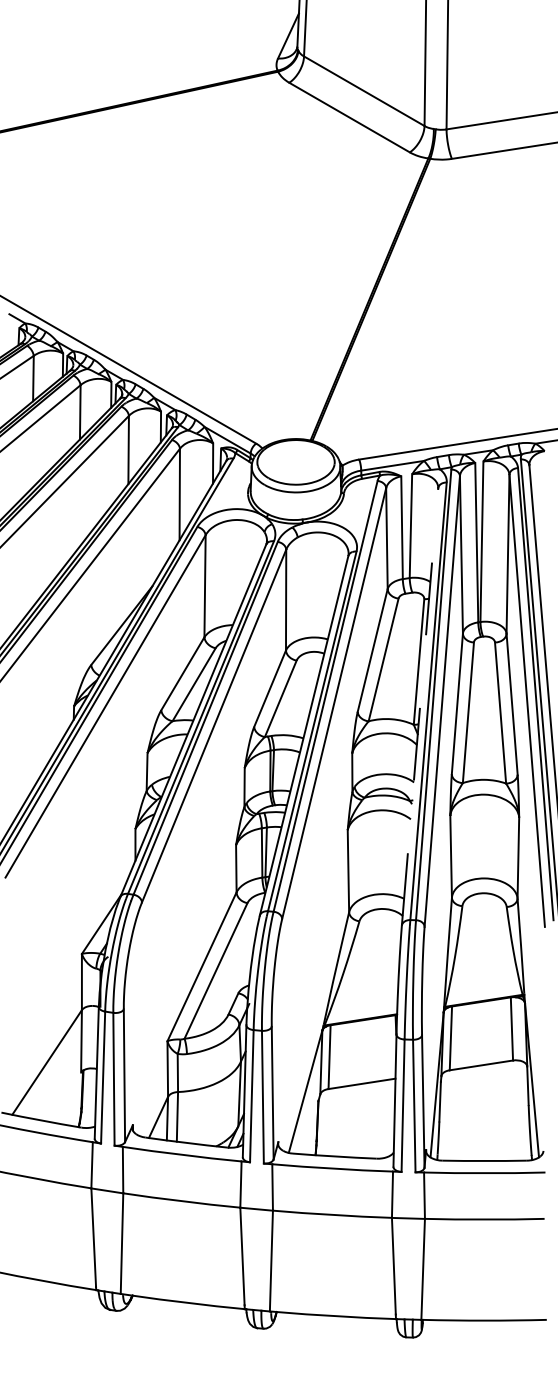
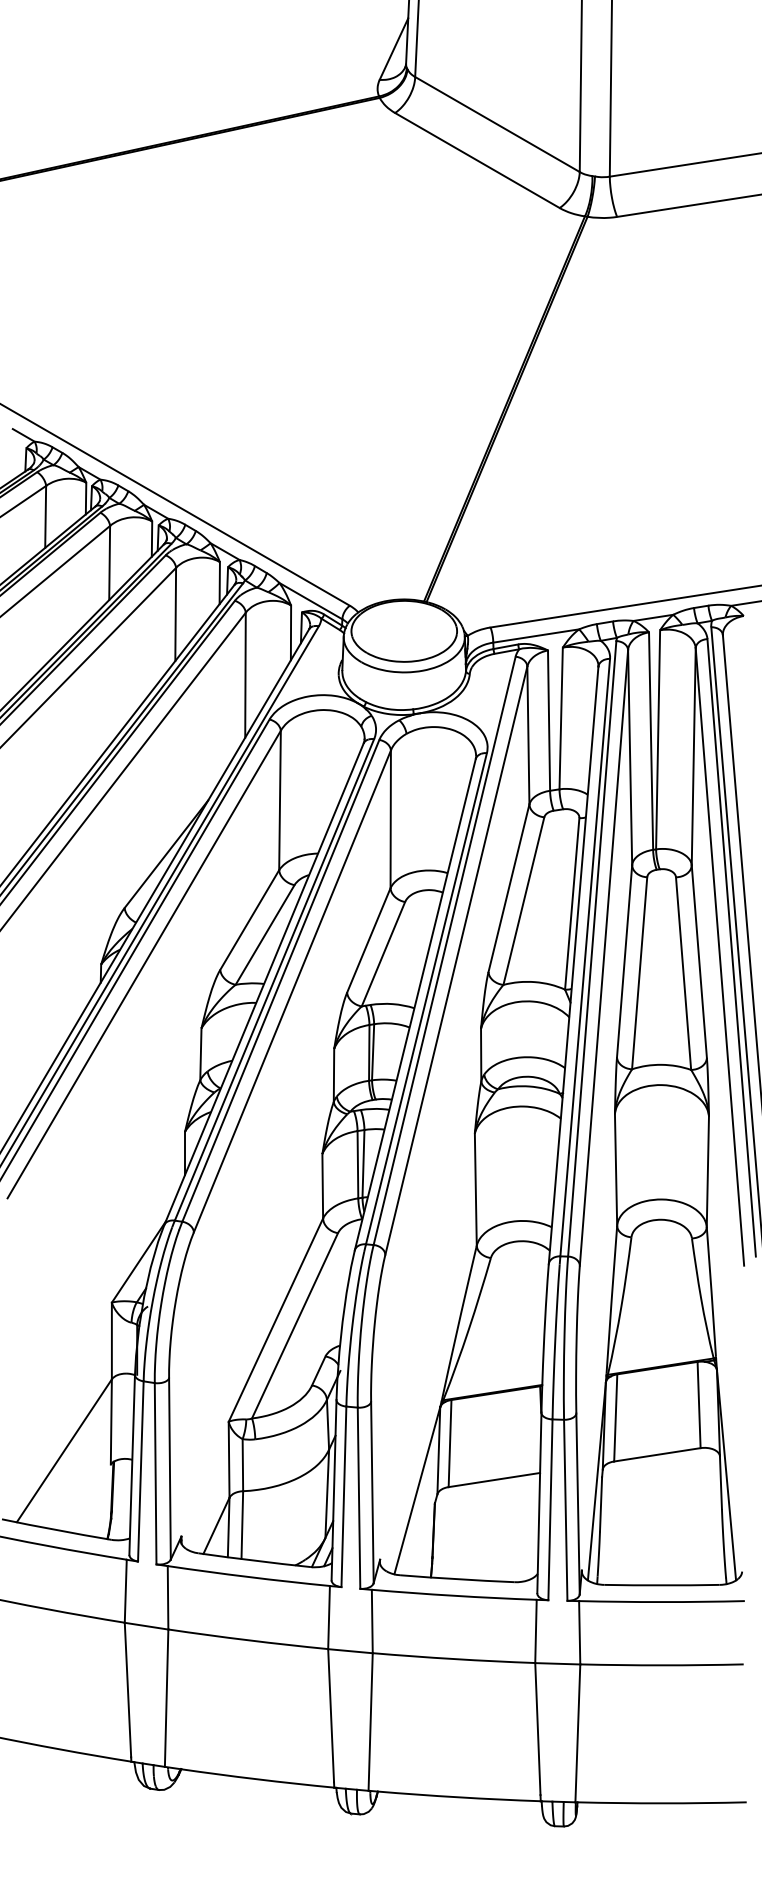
line: (419, 707) -> (573, 965), dashed -> solid

